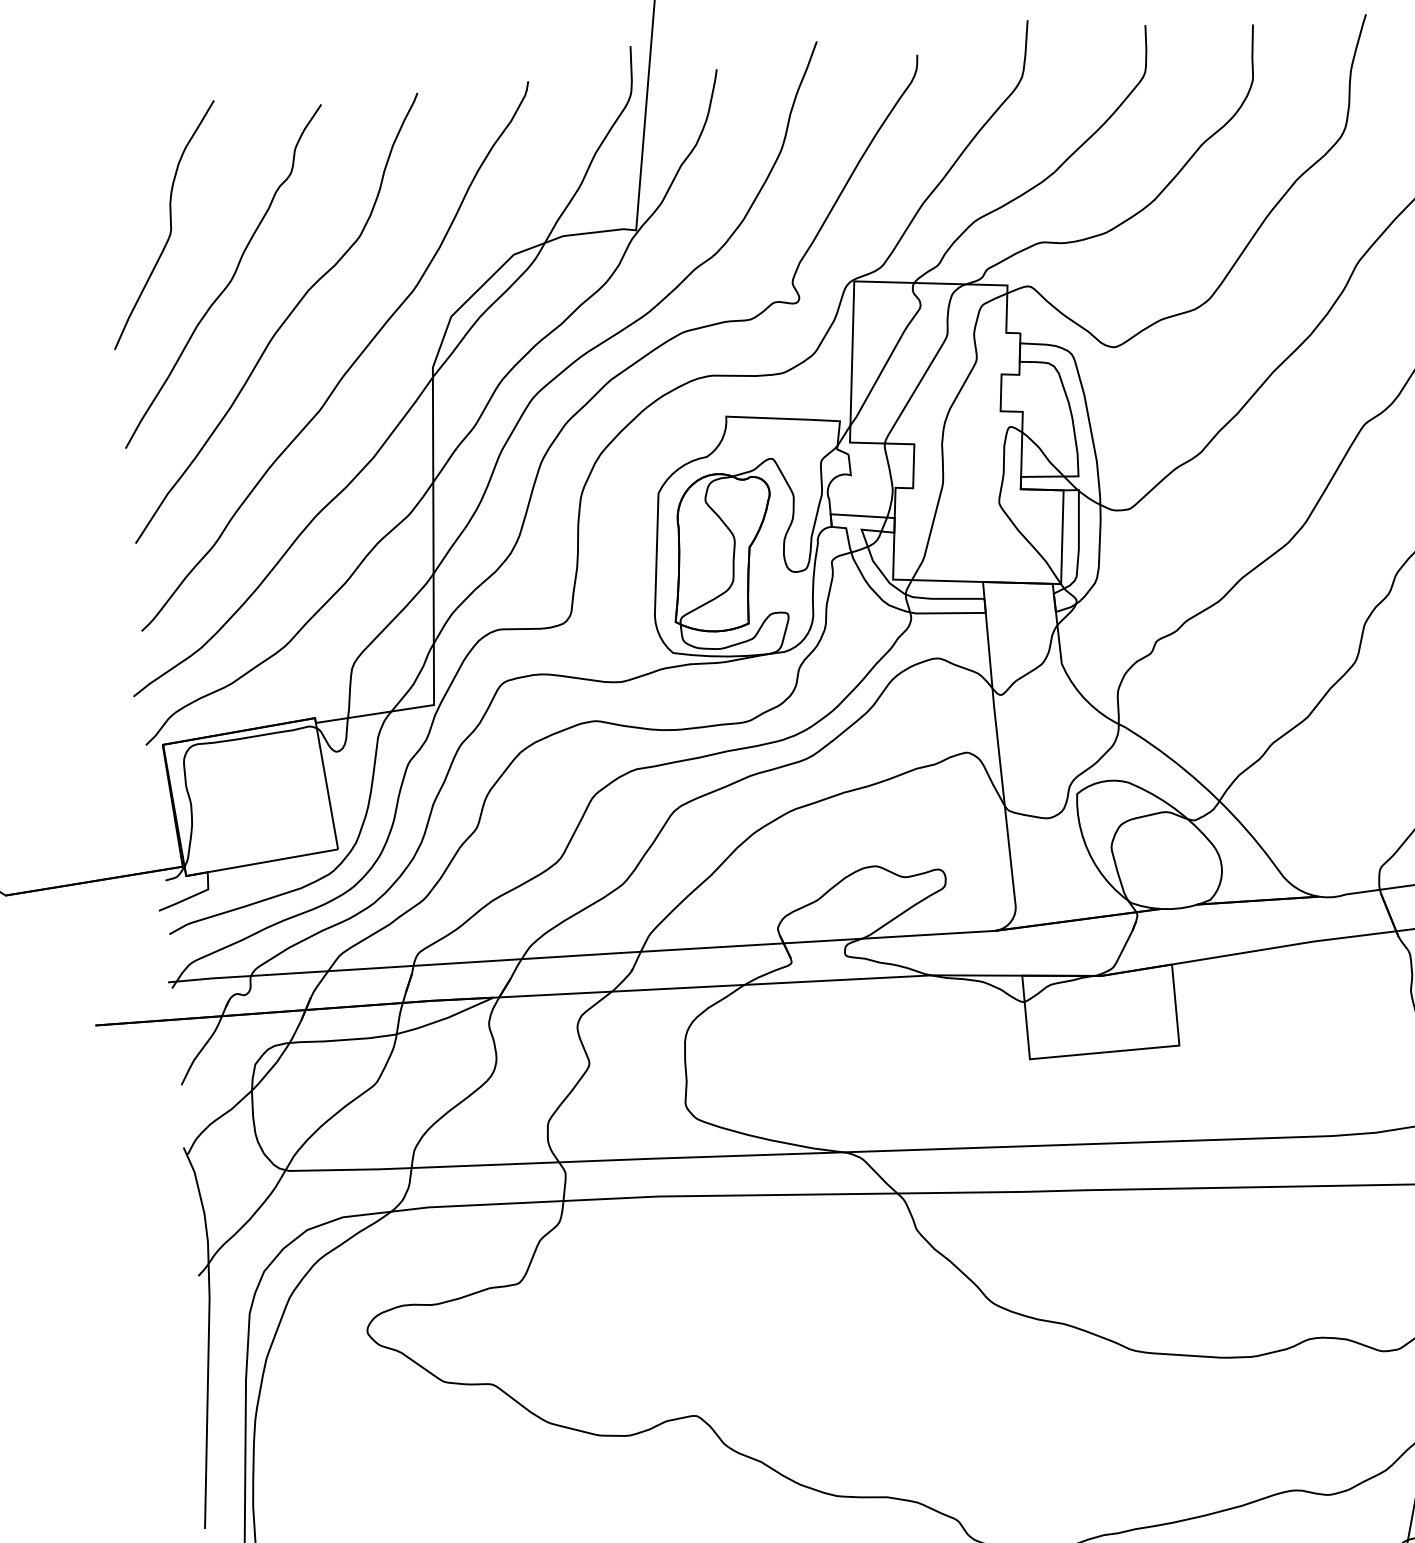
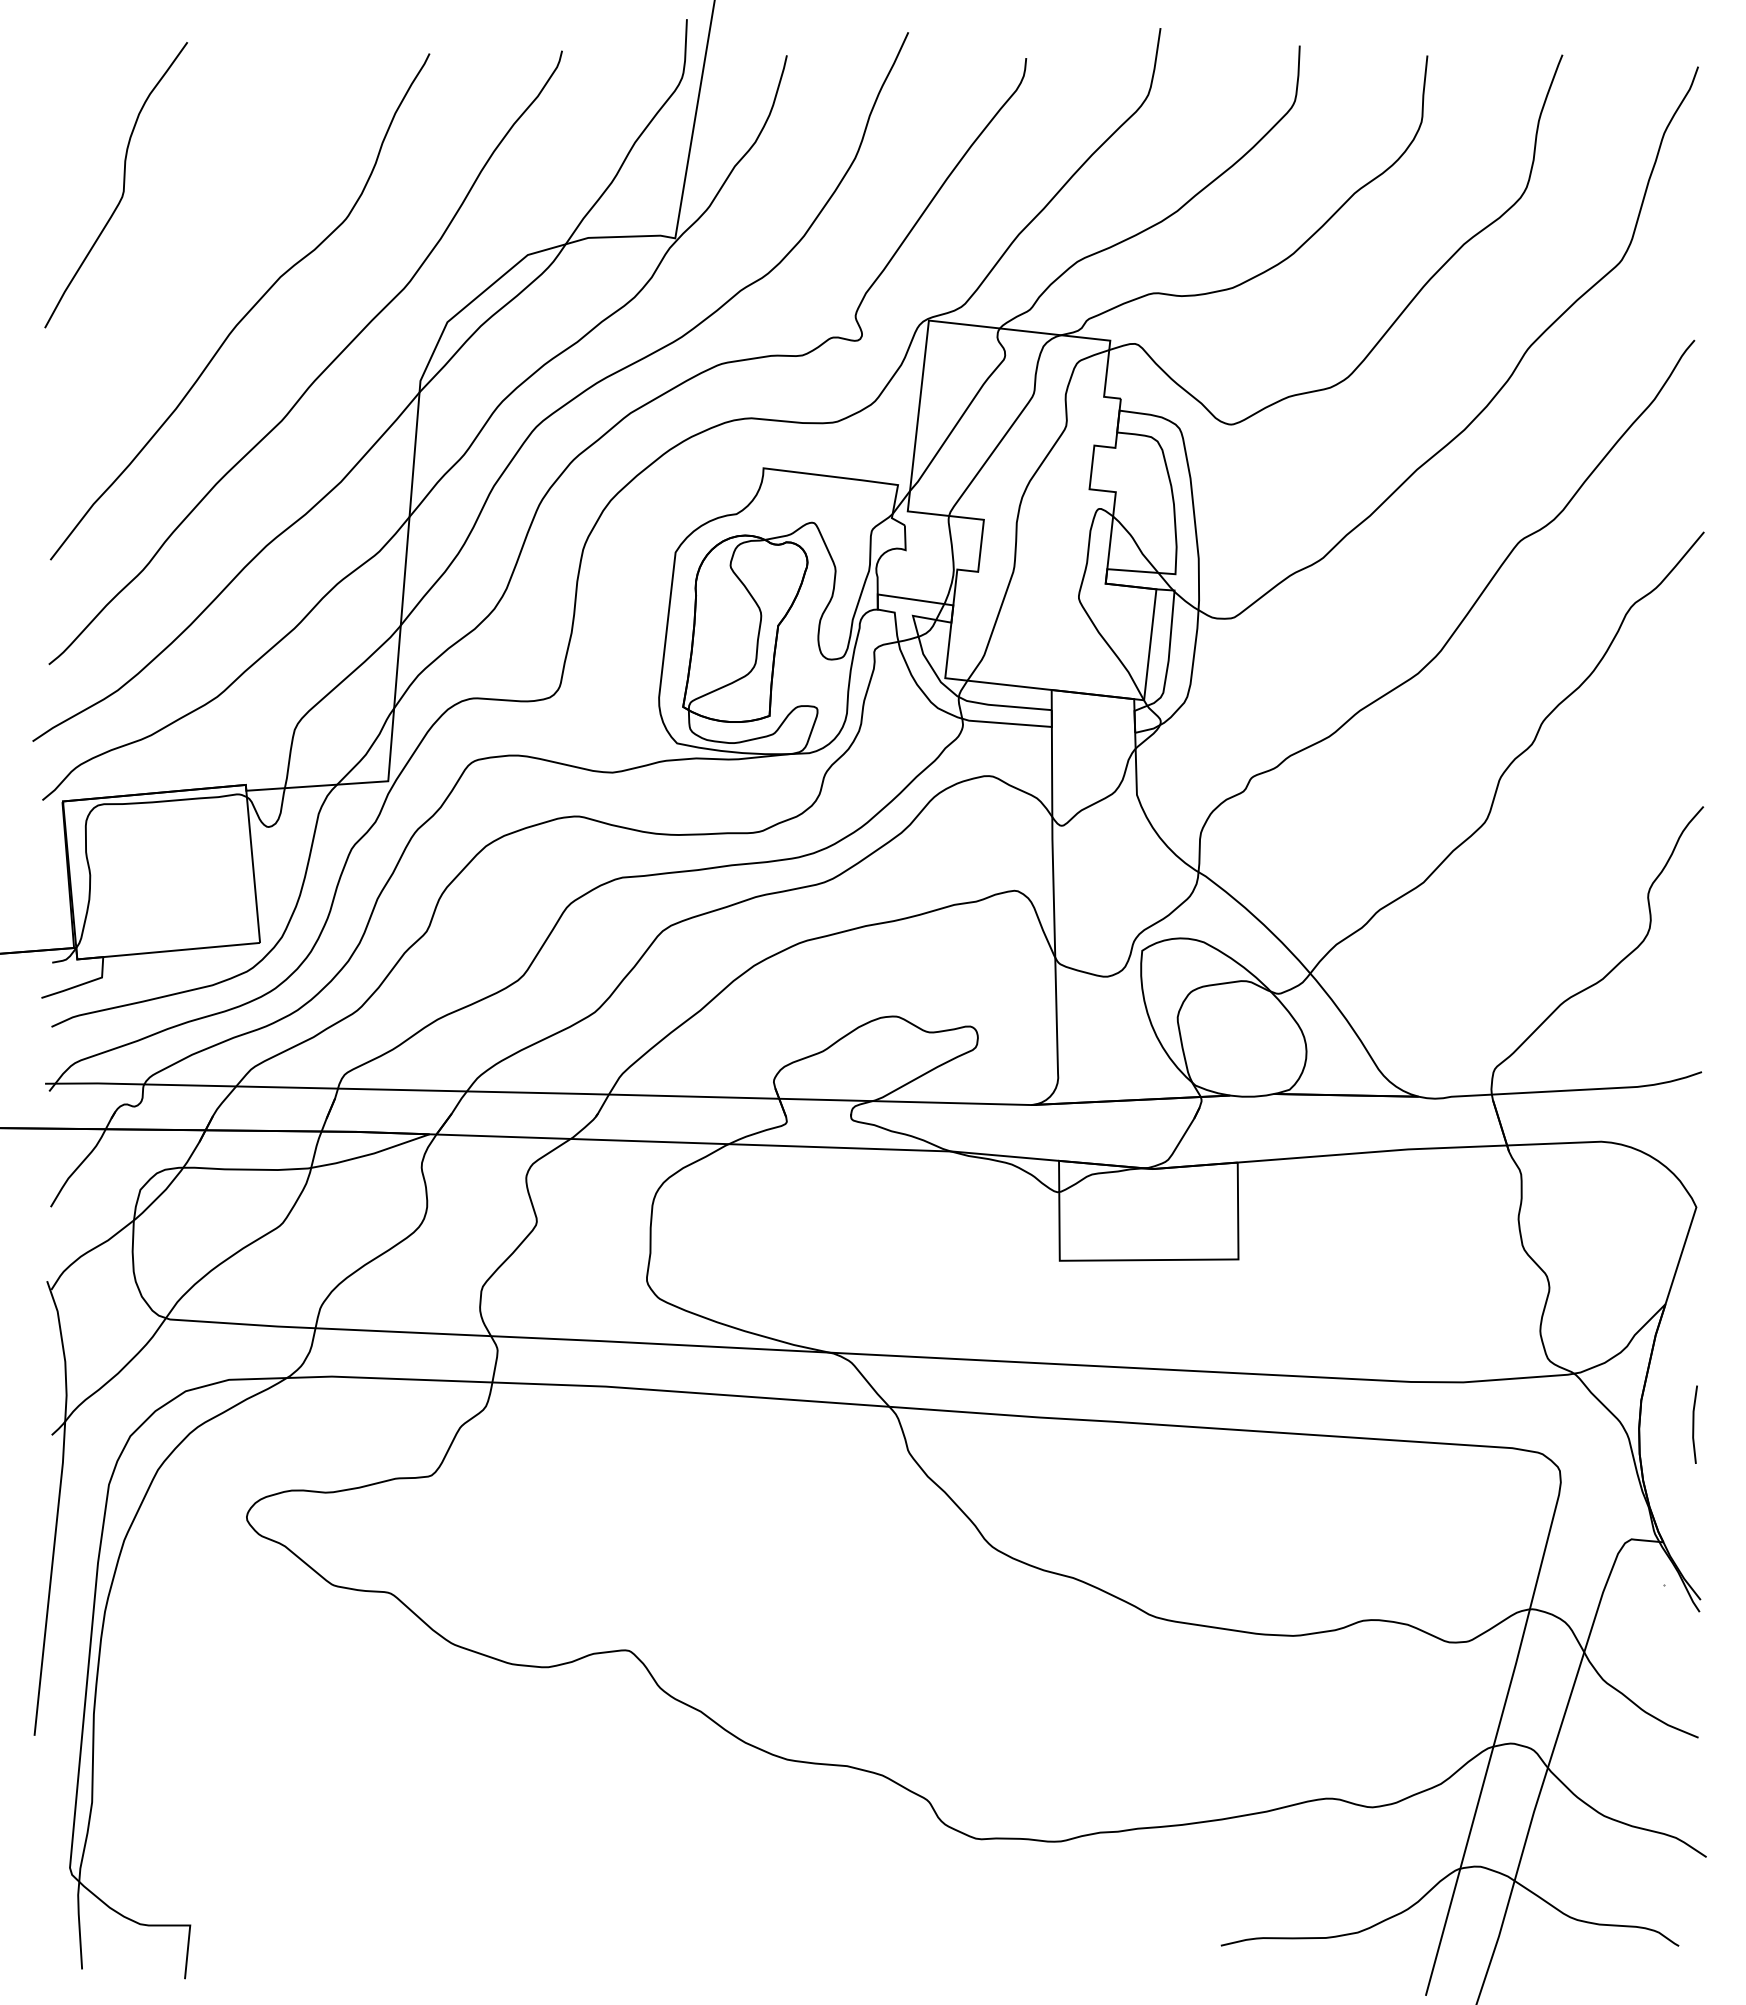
curve: (229, 281) -> (187, 258), removed

